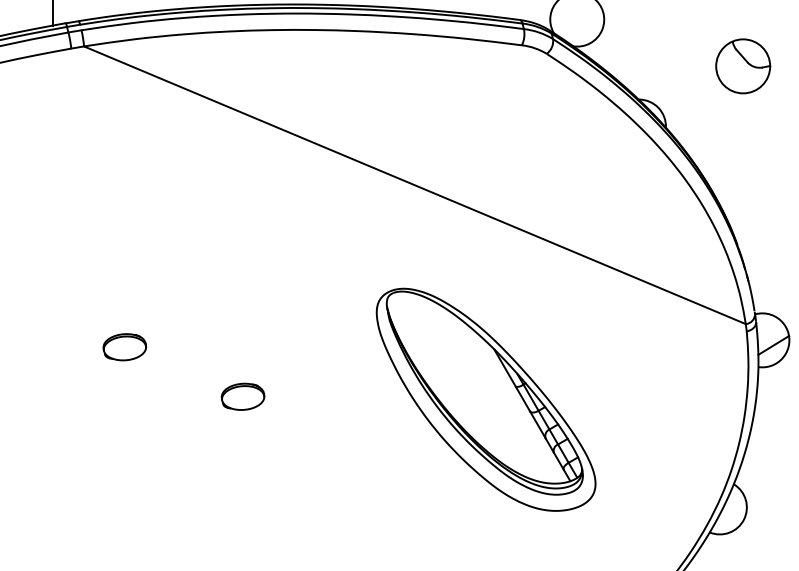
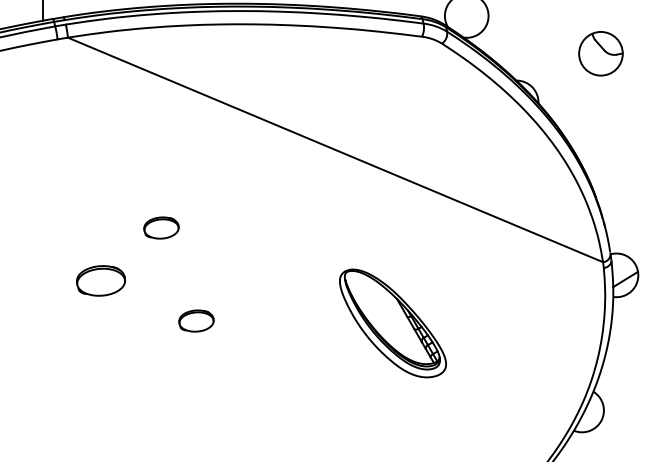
part: (199, 281) -> (161, 227), added
part: (124, 346) -> (100, 280), size x1.4
part: (485, 399) -> (392, 323), size x0.6

